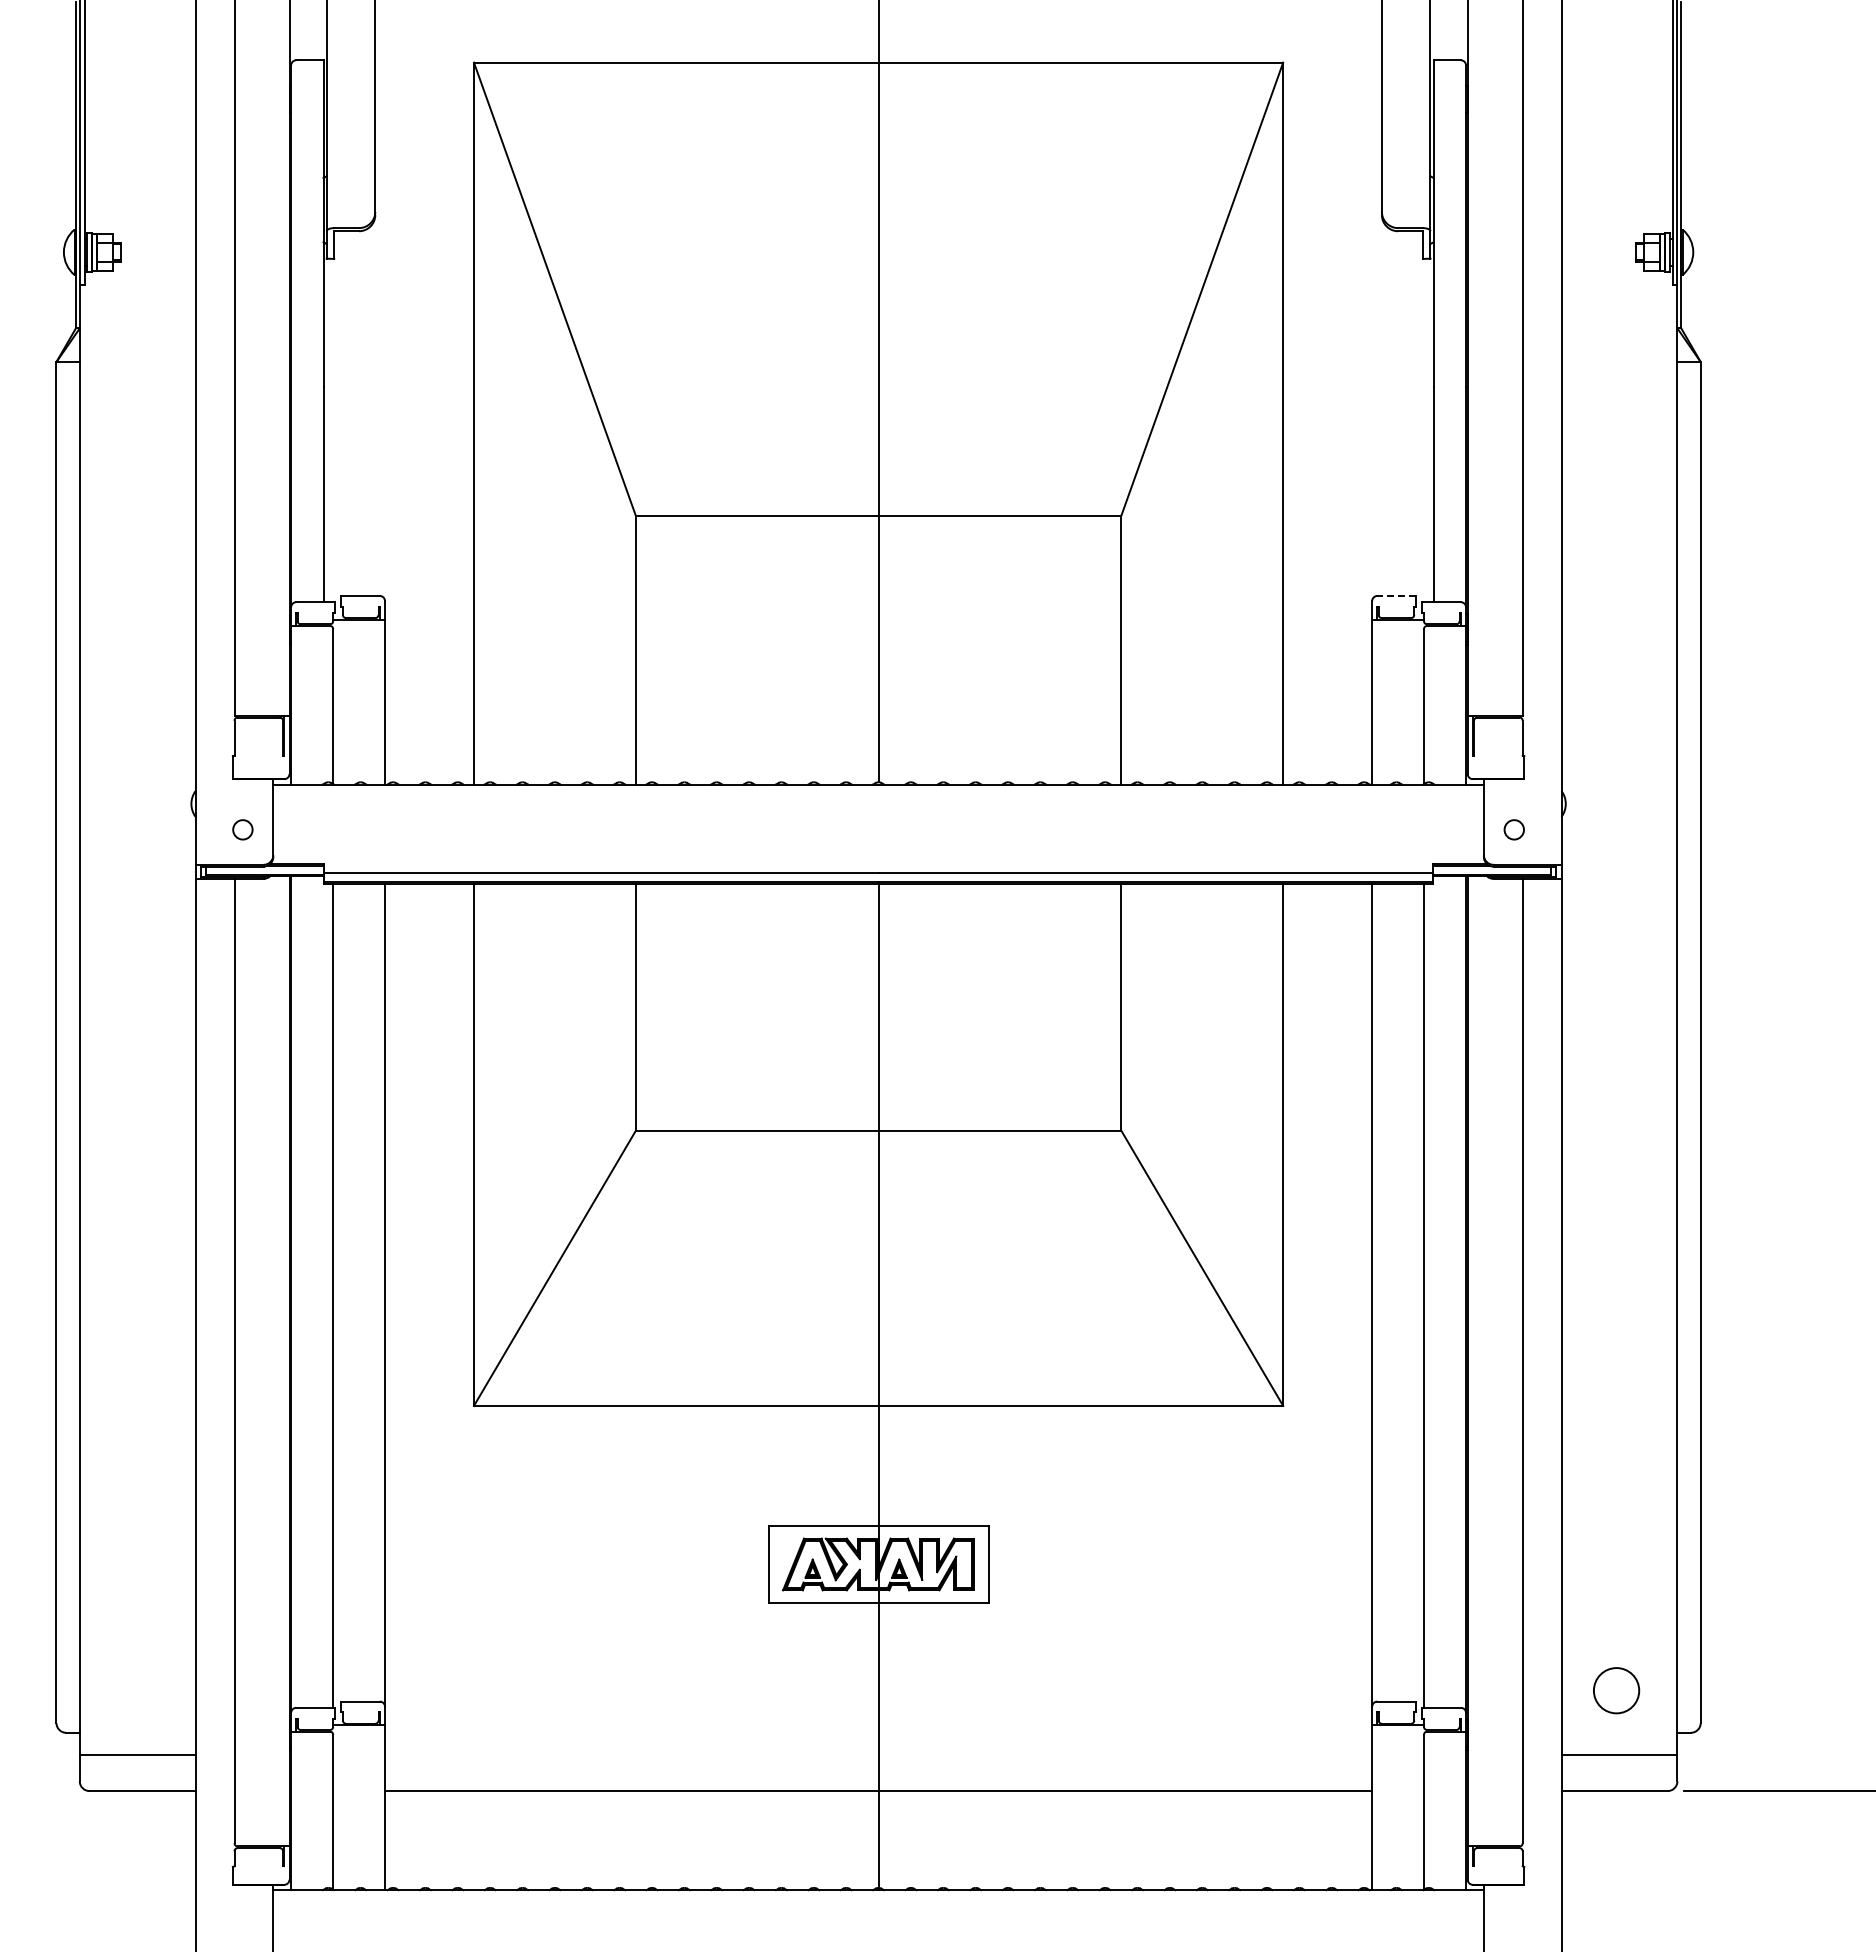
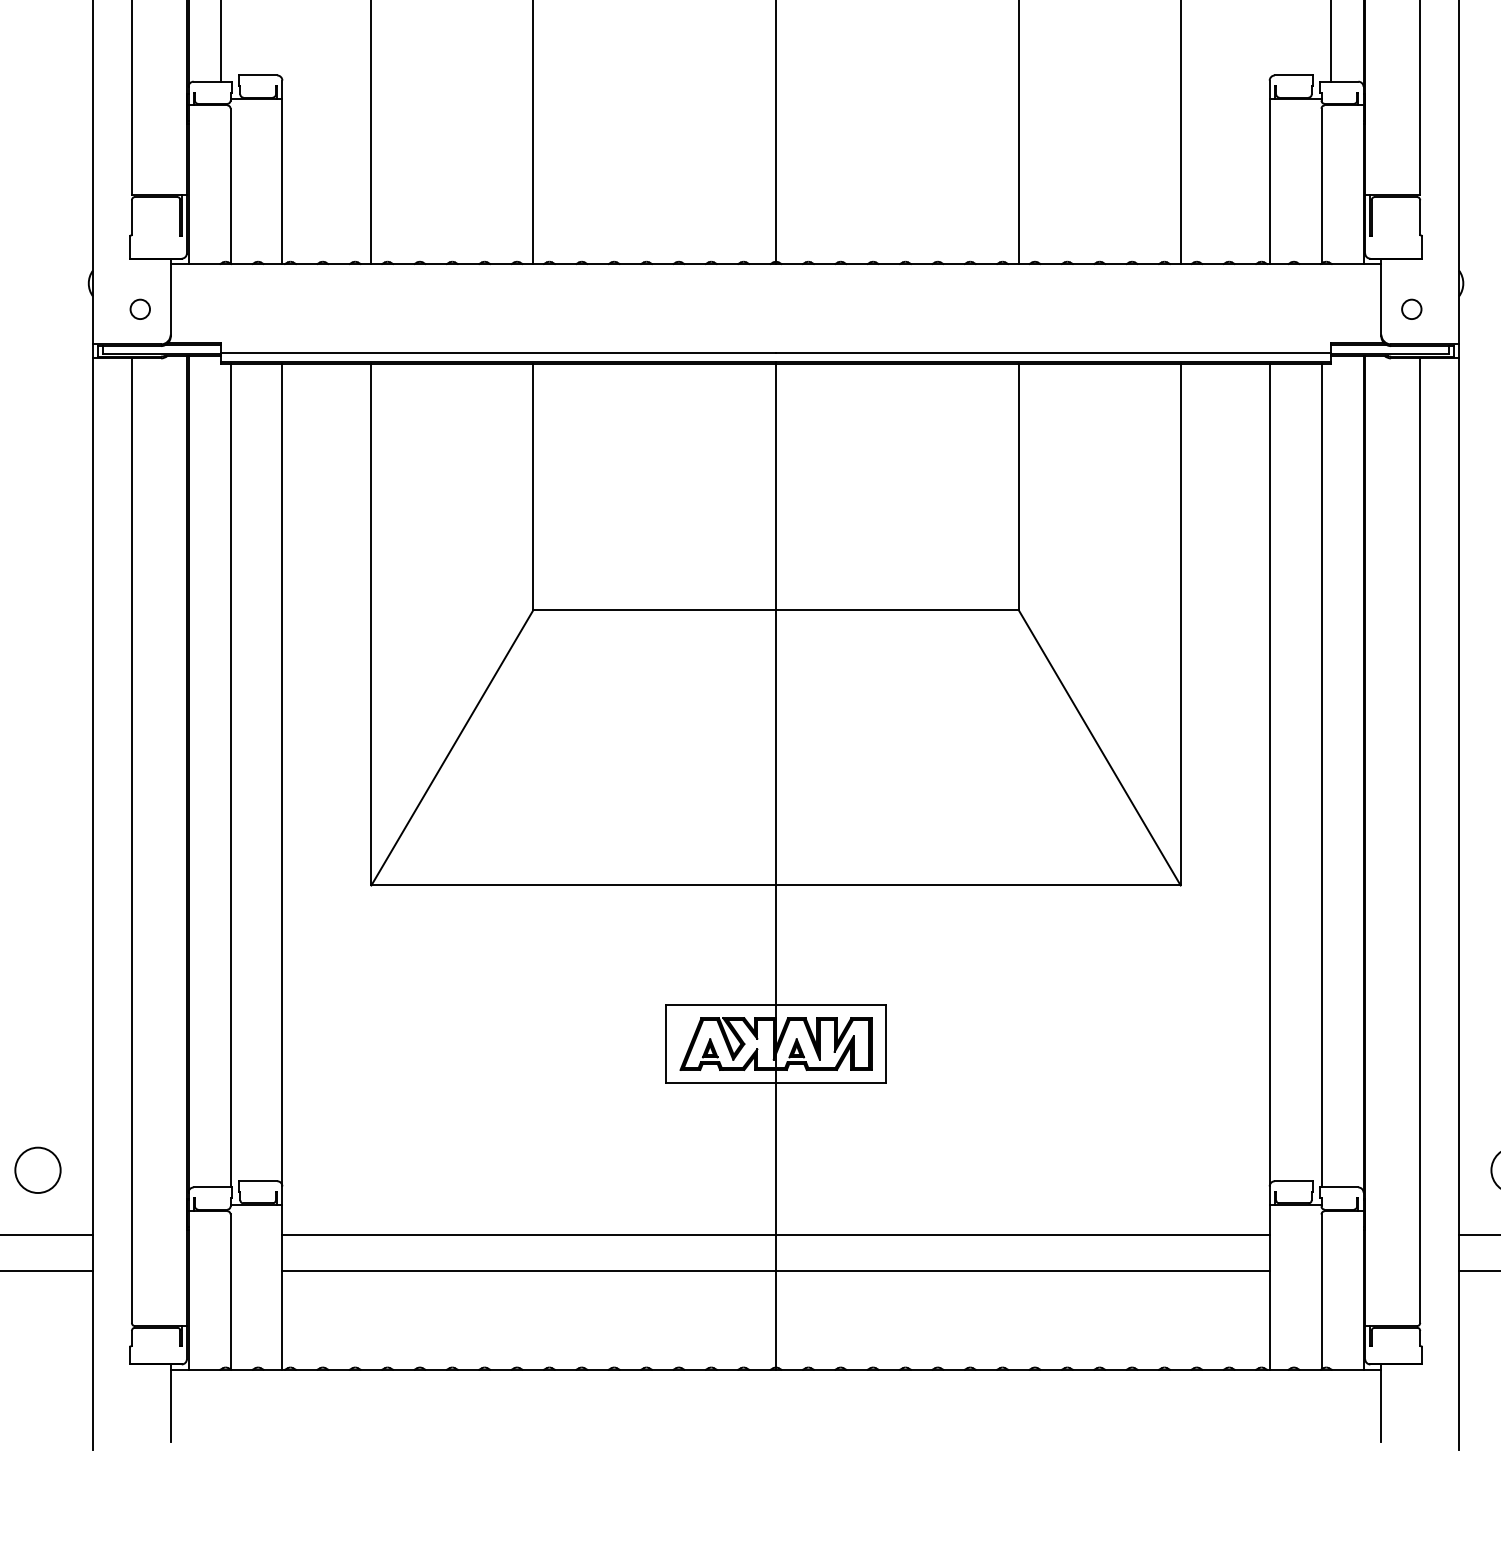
line: (1396, 595) -> (1294, 75), dashed -> solid
circle: (140, 1690) -> (37, 1170), added
line: (878, 1755) -> (775, 1235), added

